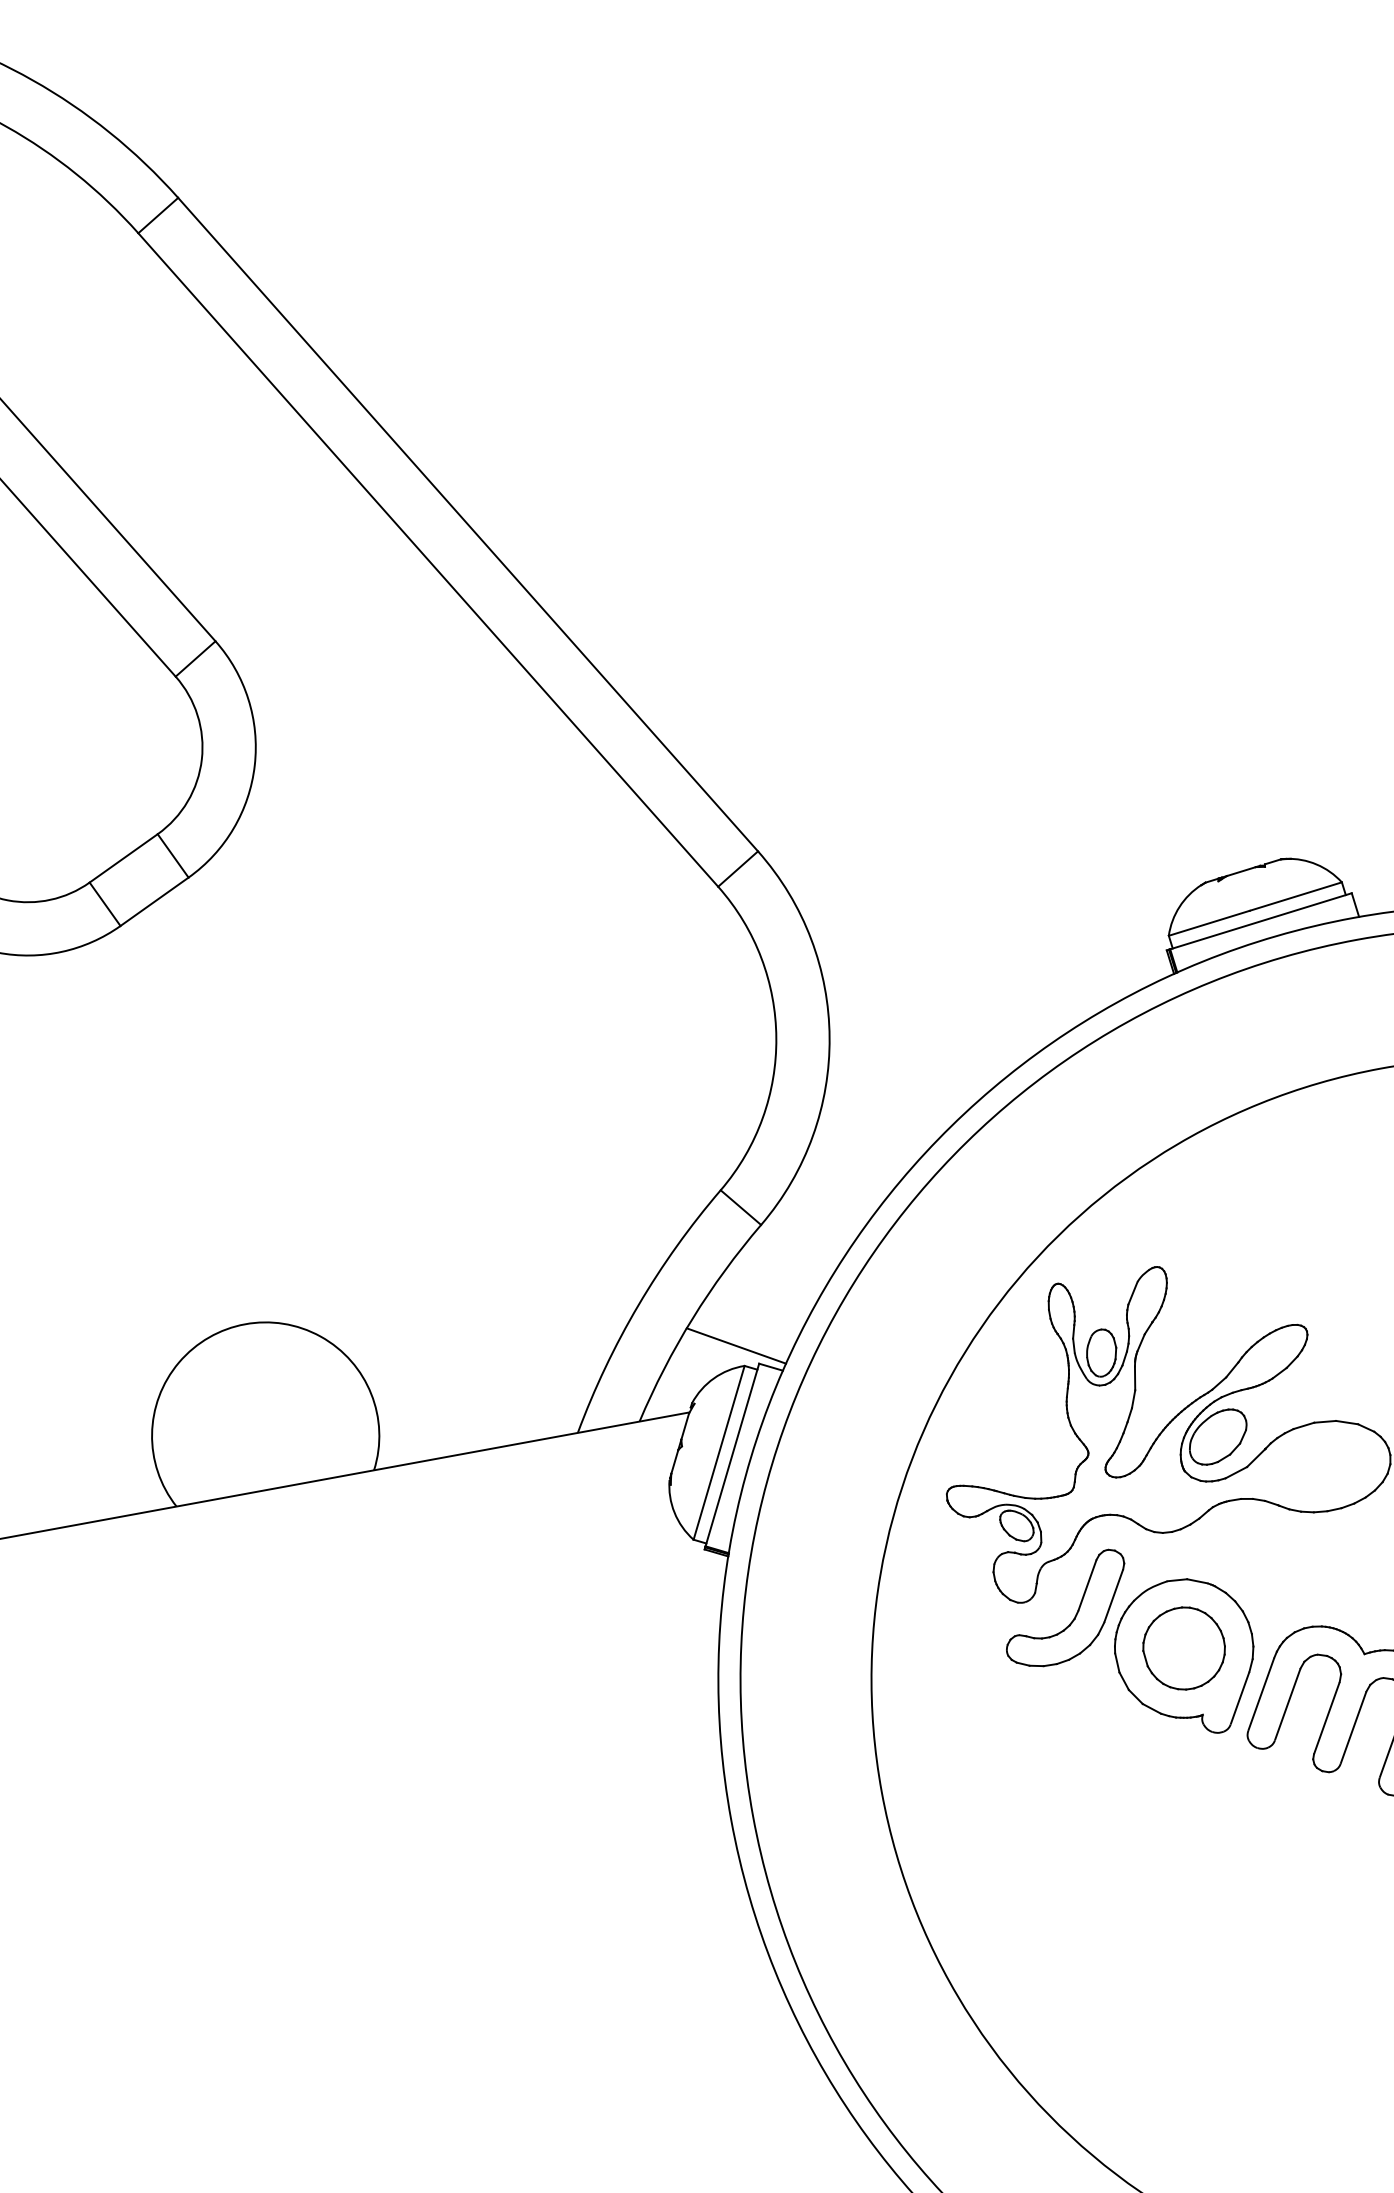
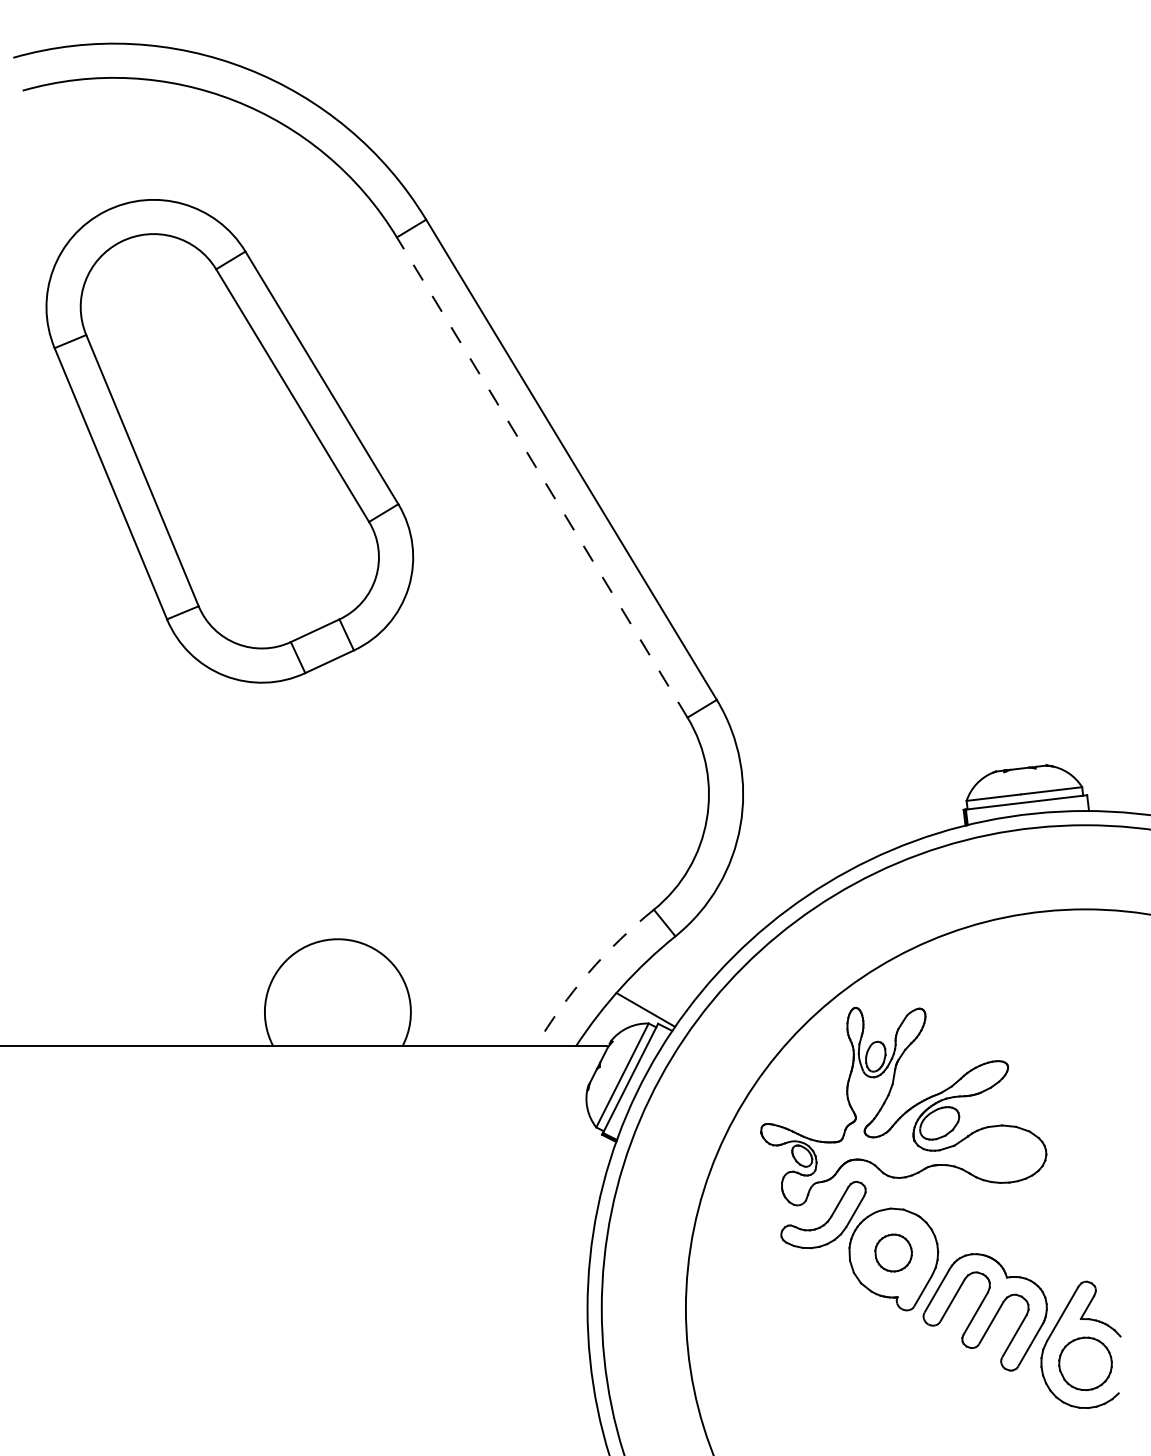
line: (428, 559) -> (542, 477), solid -> dashed
arc: (638, 1304) -> (588, 972), solid -> dashed
part: (1183, 1647) -> (893, 1252), size x0.7

